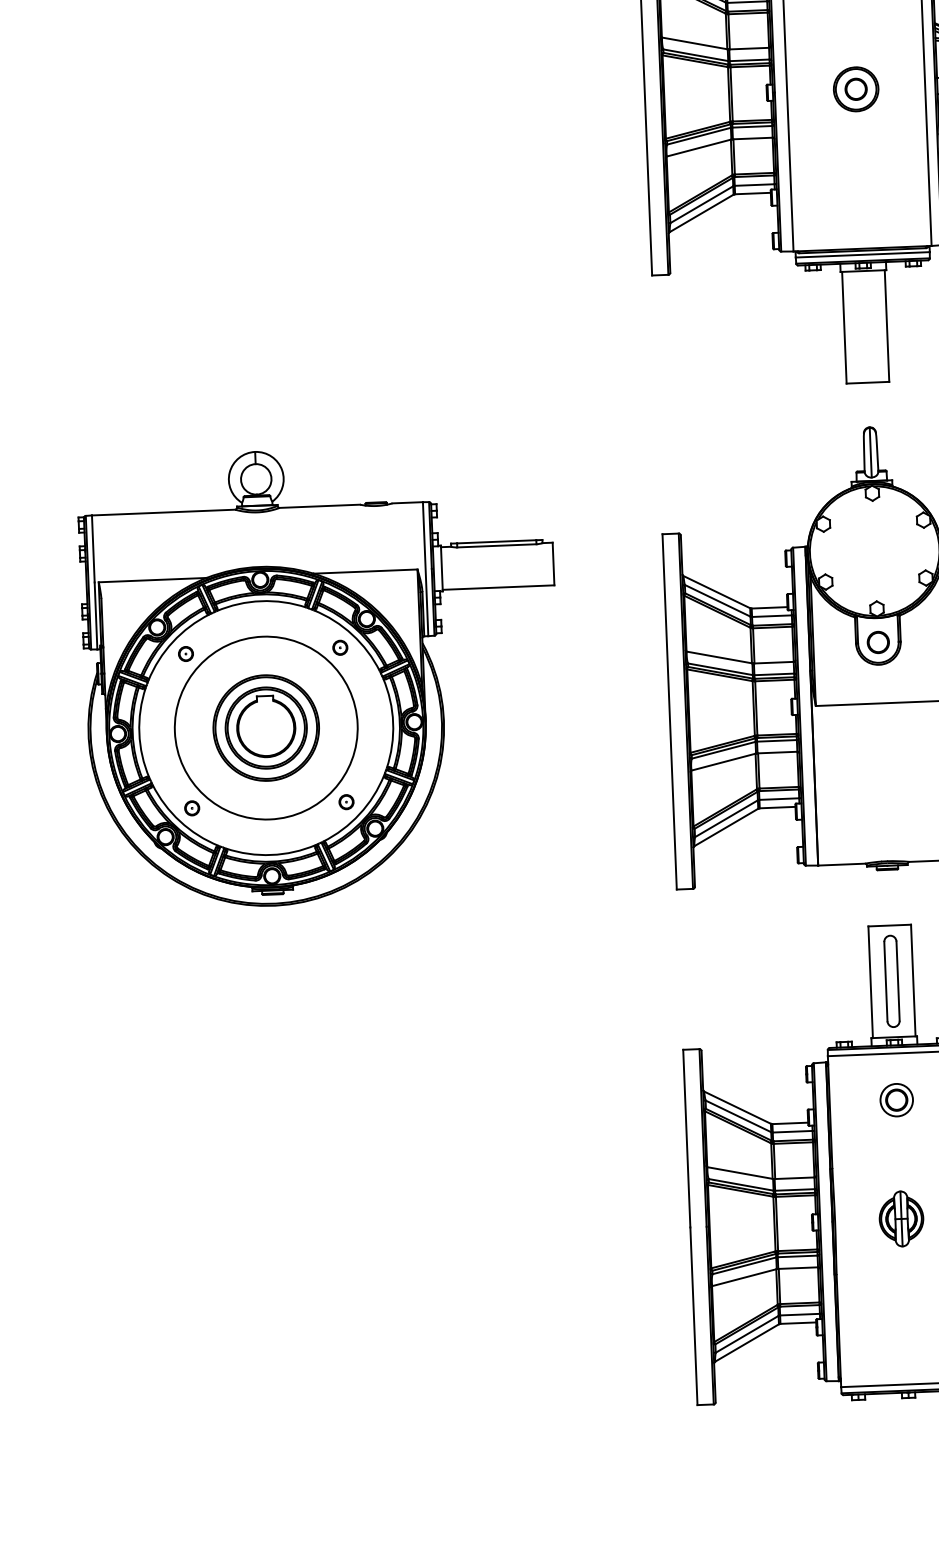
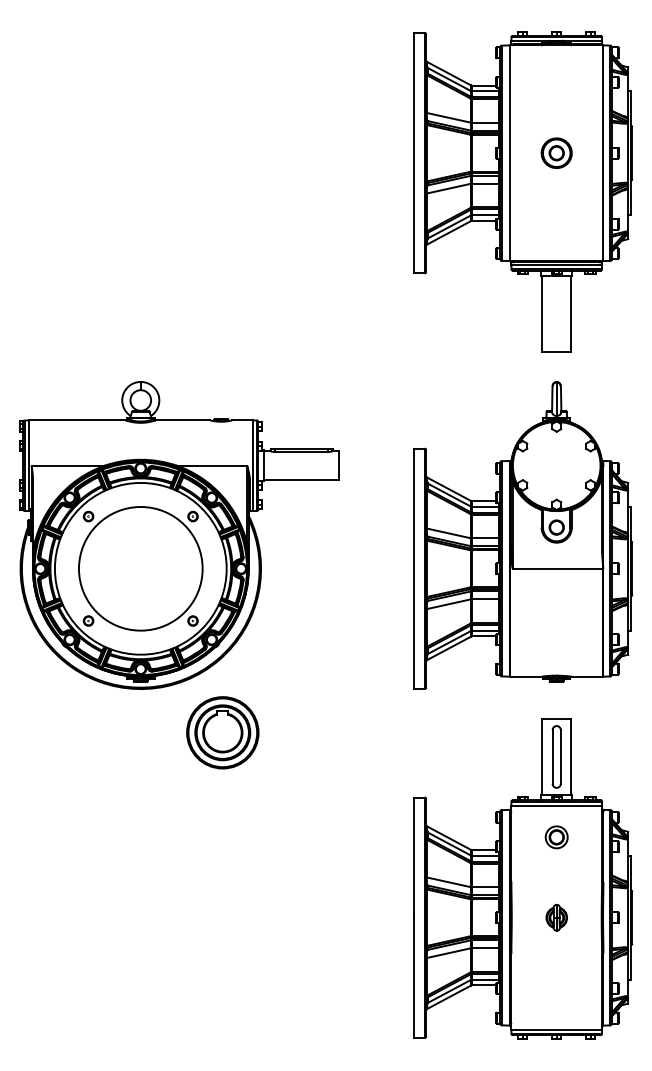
part: (265, 727) -> (222, 732), moved
part: (901, 1218) -> (556, 917), size x0.7

